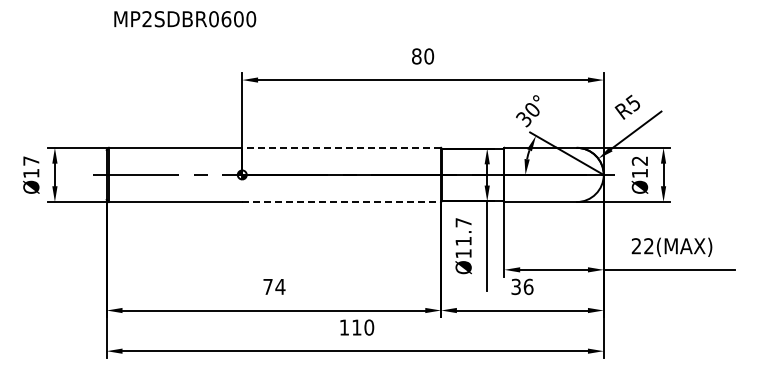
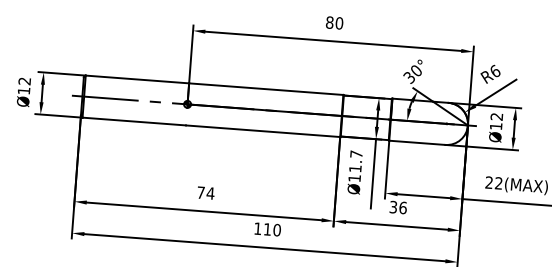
text: (632, 102) -> (494, 70), R5 -> R6
line: (341, 147) -> (266, 88), dashed -> solid
text: (31, 160) -> (24, 80), Ø17 -> Ø12
line: (342, 202) -> (263, 131), dashed -> solid

